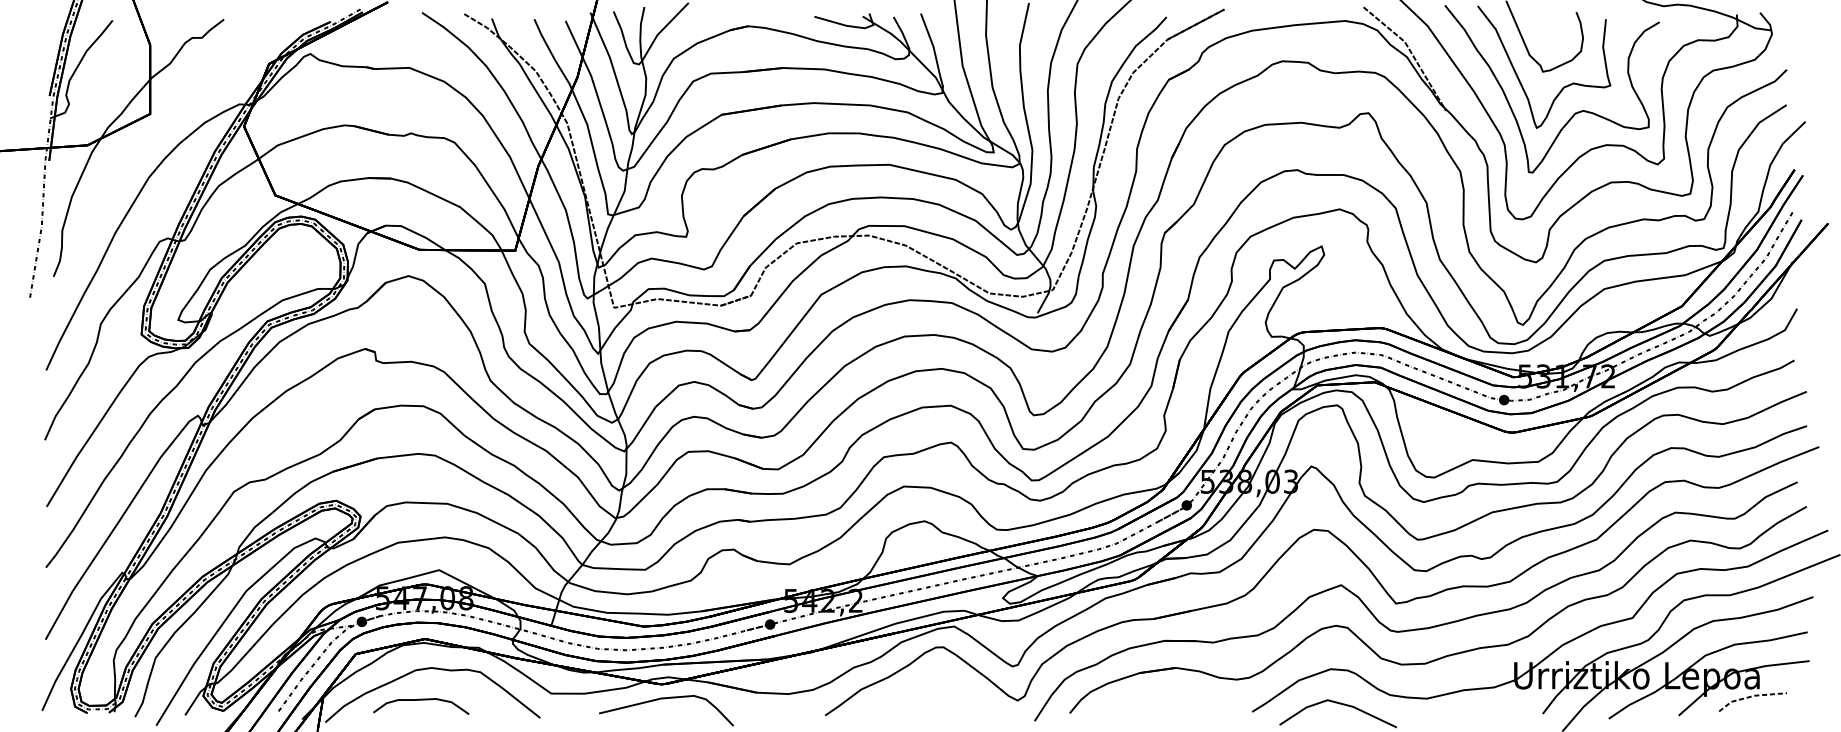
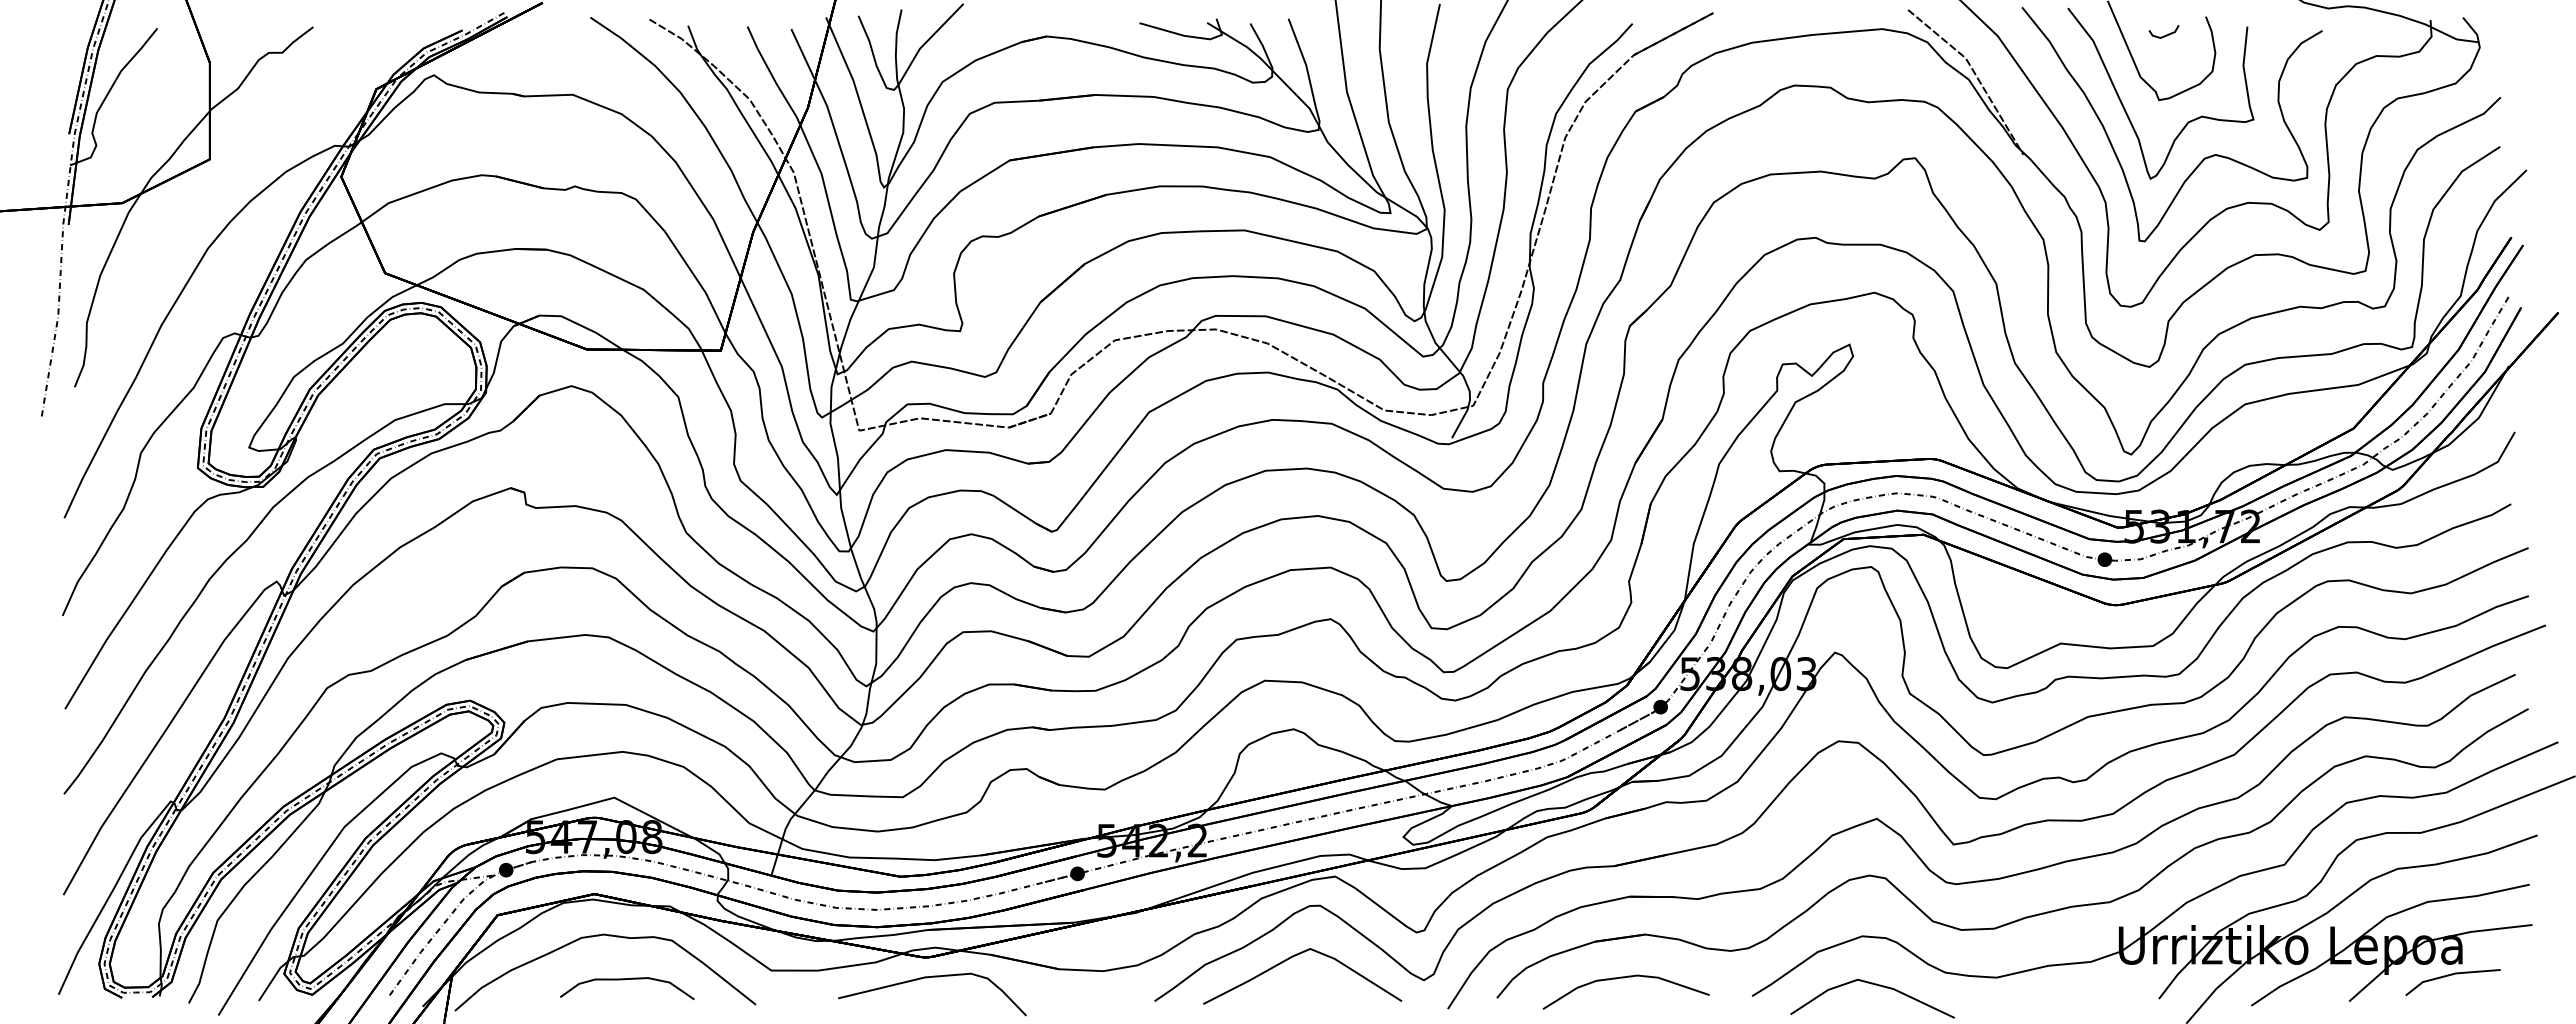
line: (1546, 25) -> (2163, 35), added
curve: (924, 684) -> (1293, 957), added
line: (1751, 696) -> (2450, 974), dashed -> solid
curve: (1160, 699) -> (1624, 978), added
curve: (419, 700) -> (624, 980), moved

